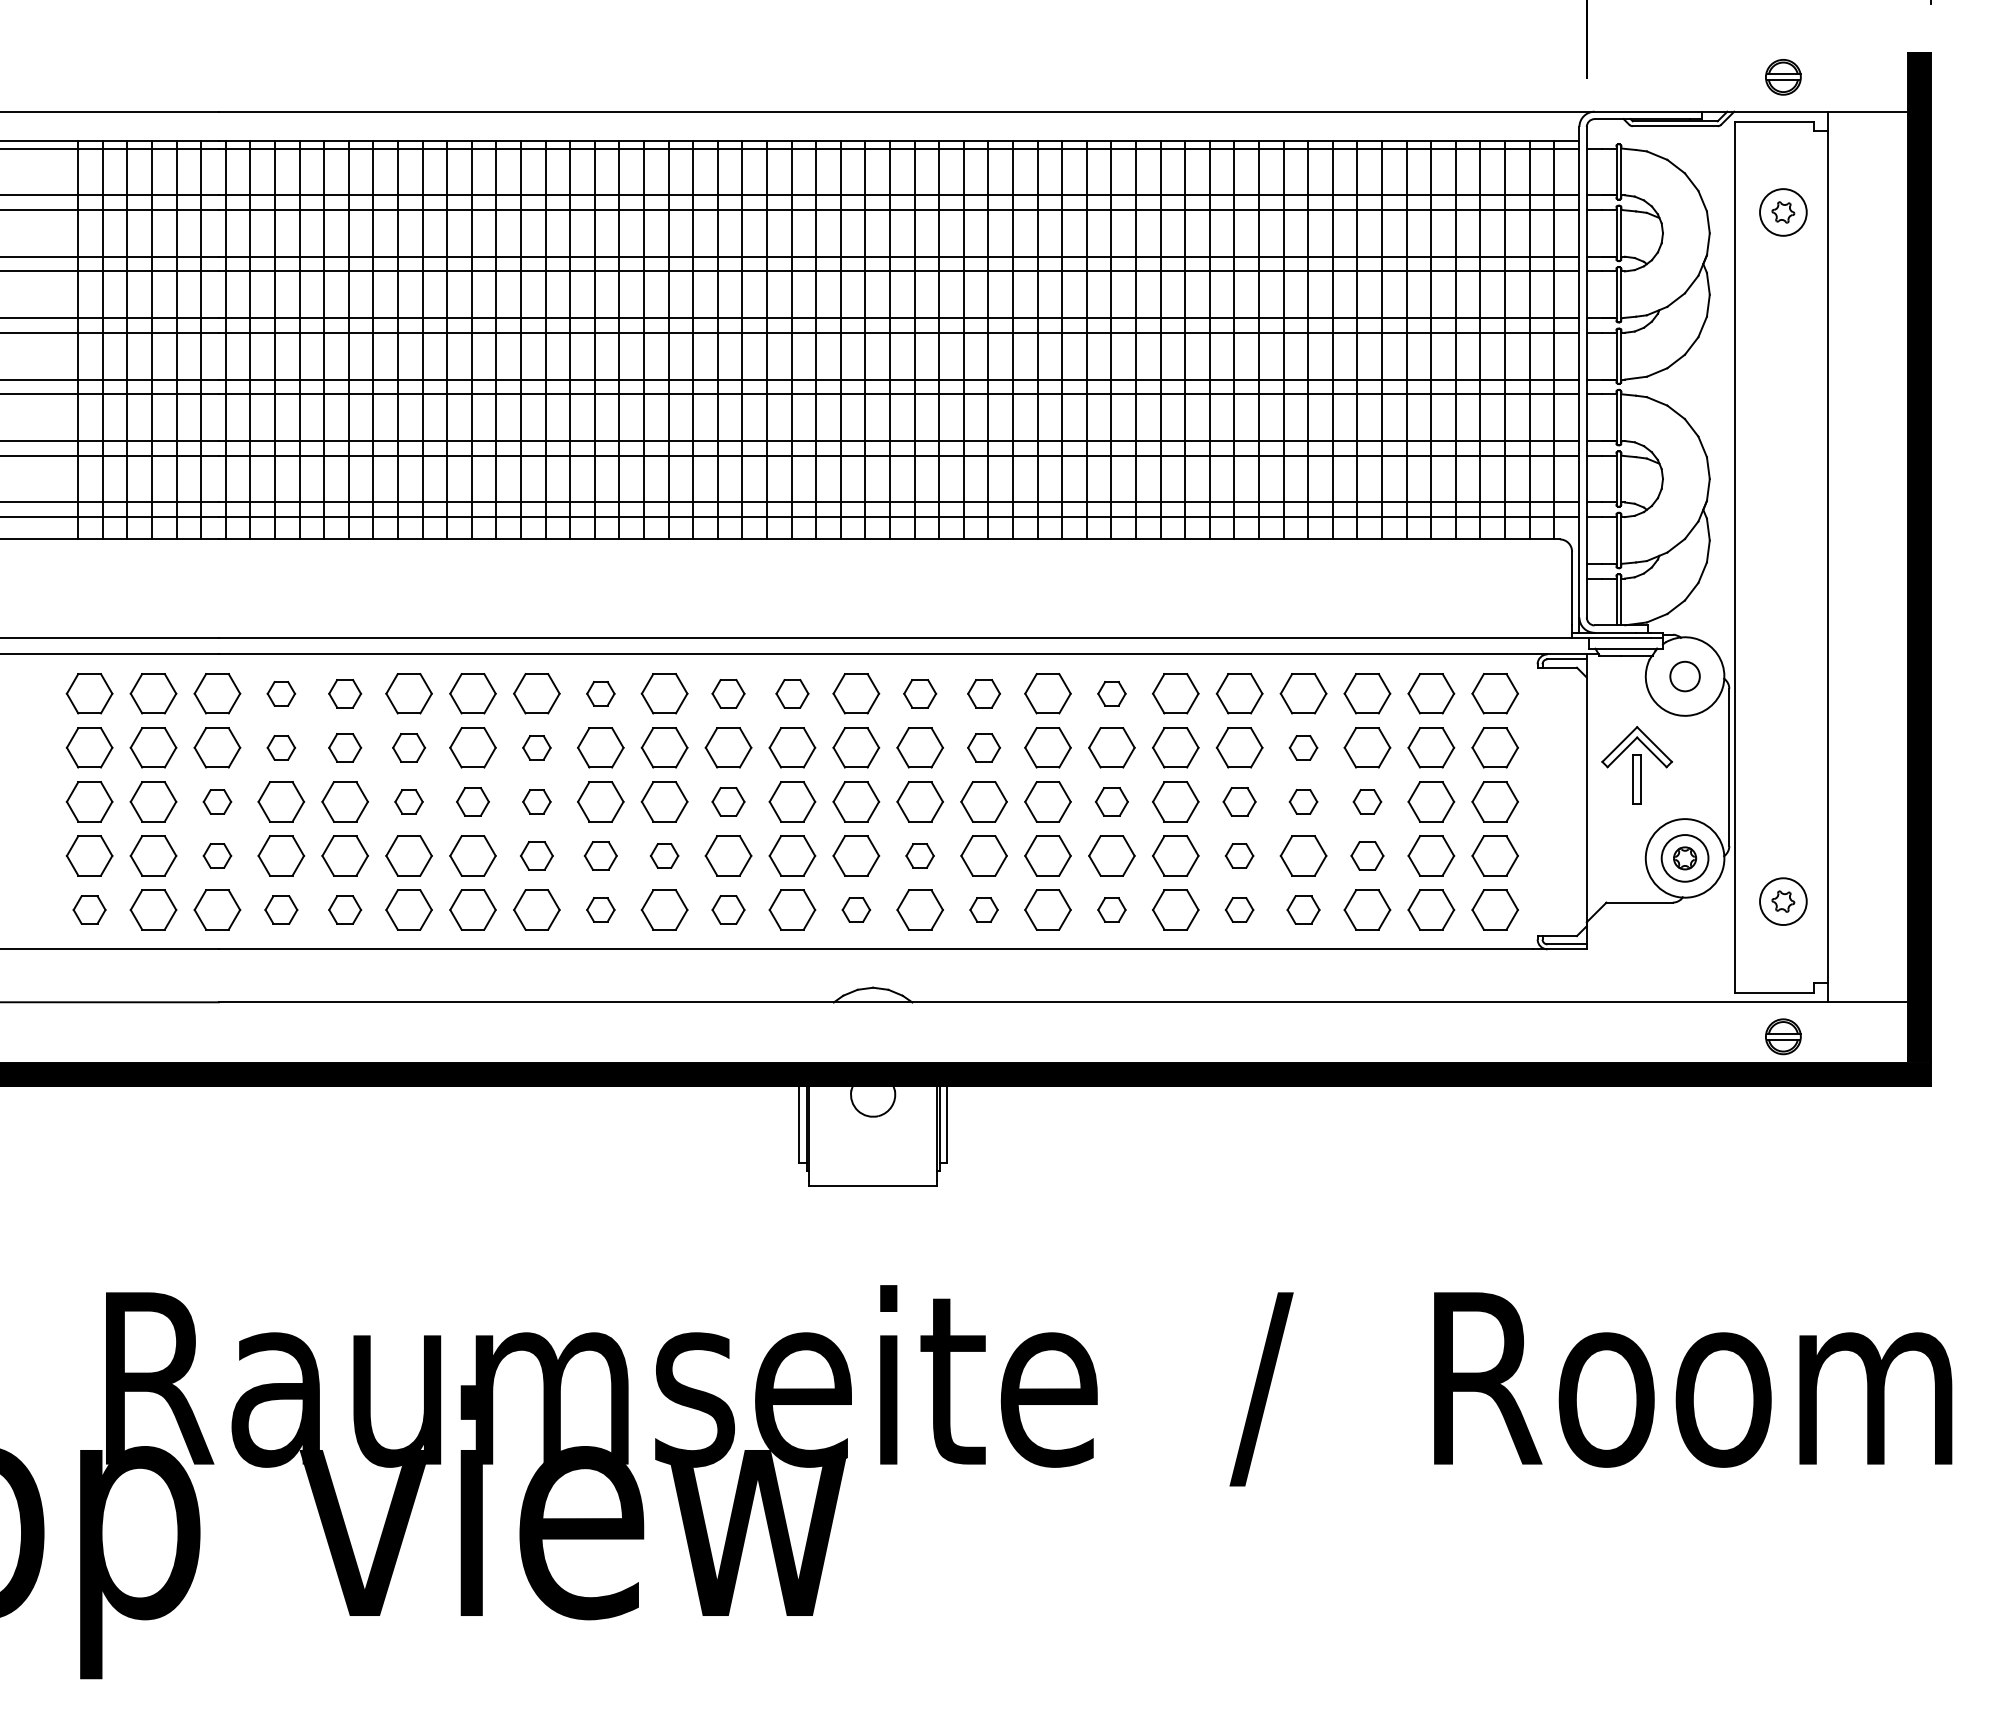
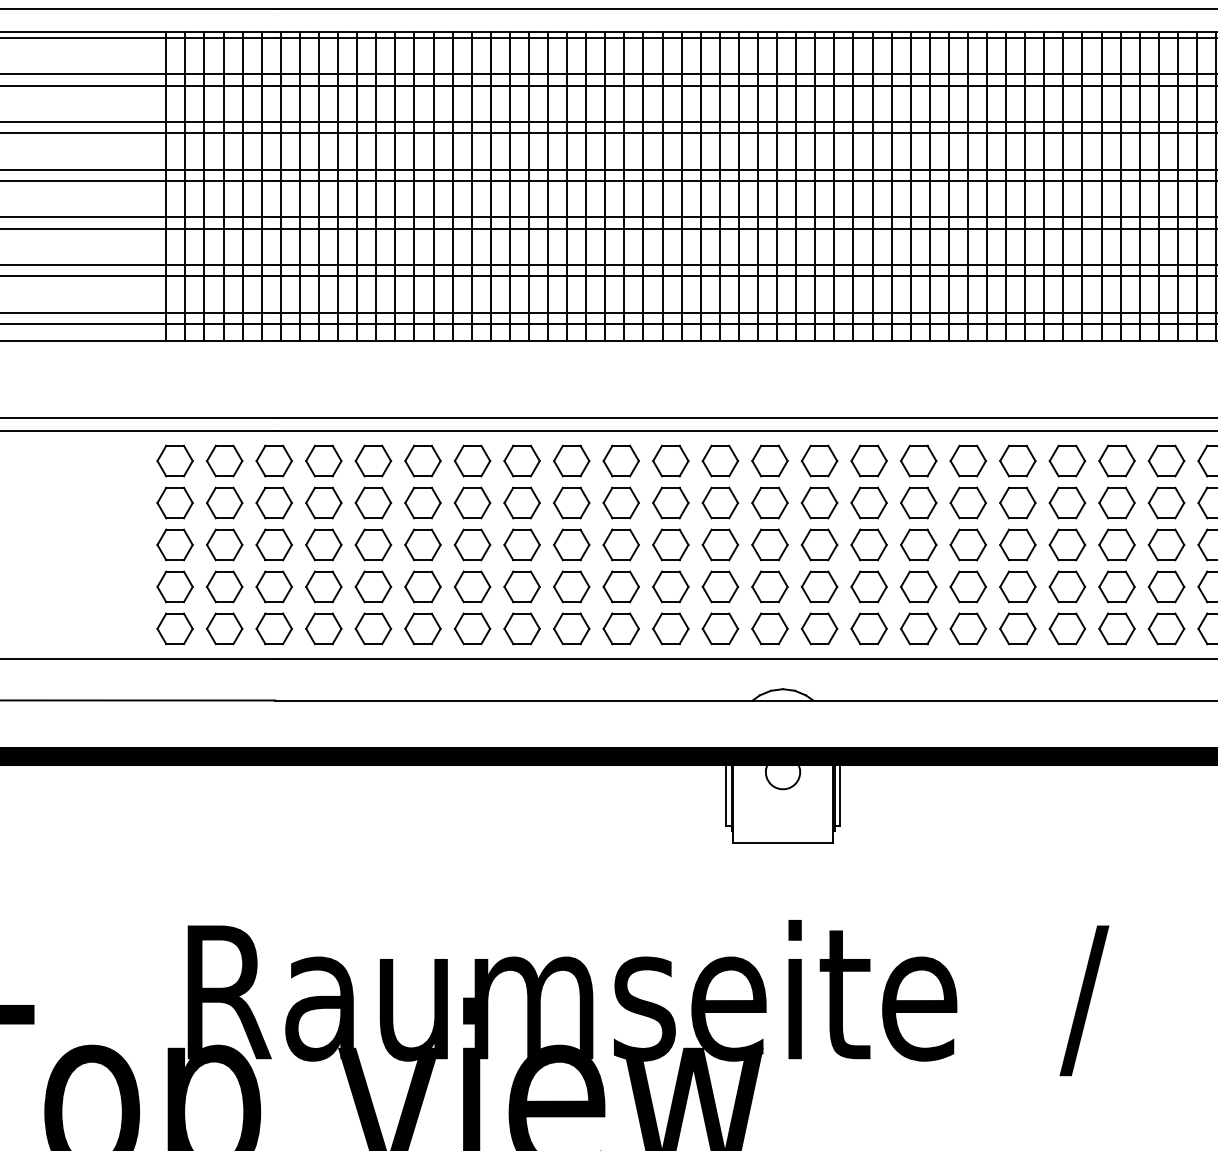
part: (281, 693) -> (323, 460), size x1.67
part: (344, 693) -> (372, 460), size x1.43
part: (600, 693) -> (571, 460), size x1.67
part: (728, 693) -> (670, 460), size x1.43
part: (792, 693) -> (720, 460), size x1.43
part: (919, 693) -> (819, 460), size x1.43
part: (983, 693) -> (868, 460), size x1.43
part: (1111, 693) -> (967, 460), size x1.67
part: (281, 747) -> (323, 502), size x1.67
part: (344, 747) -> (372, 502), size x1.43
part: (408, 747) -> (422, 502), size x1.43
part: (536, 747) -> (521, 502), size x1.67
part: (983, 747) -> (868, 502), size x1.43
part: (1303, 747) -> (1116, 502), size x1.67
part: (217, 801) -> (274, 544), size x1.67
part: (408, 801) -> (422, 544), size x1.67
part: (472, 801) -> (472, 544), size x1.43
part: (536, 801) -> (521, 544), size x1.67
part: (728, 801) -> (670, 544), size x1.43
part: (1111, 801) -> (967, 544), size x1.43
part: (1239, 801) -> (1067, 544), size x1.43
part: (1303, 801) -> (1116, 544), size x1.67
part: (1367, 801) -> (1166, 544), size x1.67
part: (217, 855) -> (274, 586), size x1.67
part: (536, 855) -> (521, 586), size x1.43
part: (600, 855) -> (571, 586), size x1.43
part: (664, 855) -> (621, 586), size x1.67
part: (919, 855) -> (819, 586), size x1.67
part: (1239, 855) -> (1067, 586), size x1.67
part: (1367, 855) -> (1166, 586), size x1.43
part: (89, 909) -> (175, 628), size x1.43
part: (281, 909) -> (323, 628), size x1.43
part: (344, 909) -> (372, 628), size x1.43
part: (600, 909) -> (571, 628), size x1.67
part: (728, 909) -> (670, 628), size x1.43
part: (856, 909) -> (770, 628), size x1.67
part: (983, 909) -> (868, 628), size x1.67
part: (1111, 909) -> (967, 628), size x1.67
part: (1239, 909) -> (1067, 628), size x1.67
part: (1303, 909) -> (1116, 628), size x1.43

